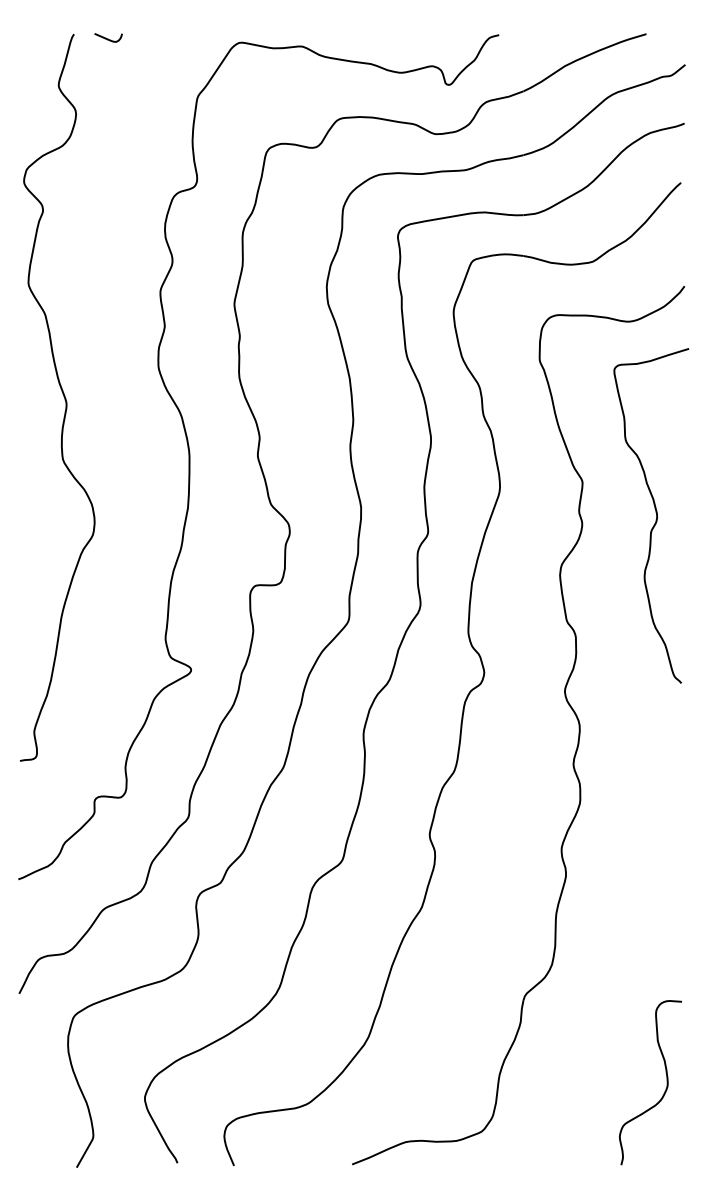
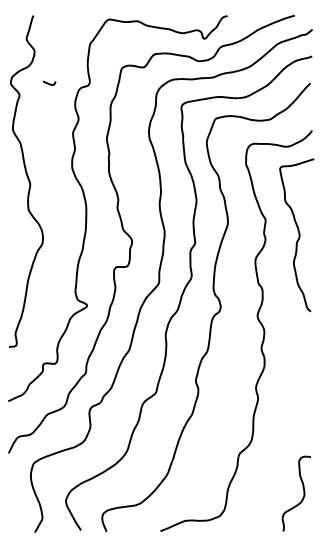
curve: (106, 36) -> (48, 82), moved

